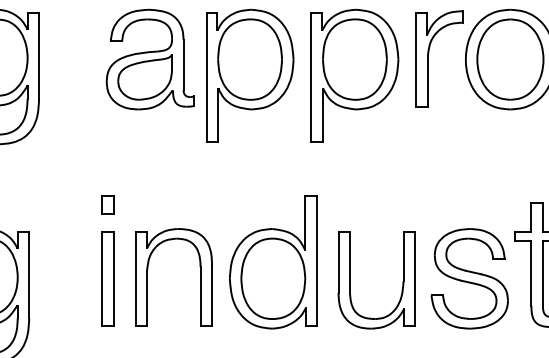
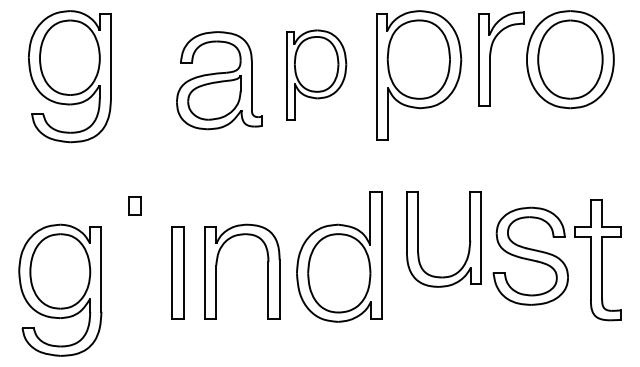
part: (150, 59) -> (219, 80), moved
part: (249, 75) -> (316, 75), size x0.7
part: (107, 204) -> (134, 205), moved
part: (469, 277) -> (530, 255), moved
part: (350, 280) -> (418, 239), moved

